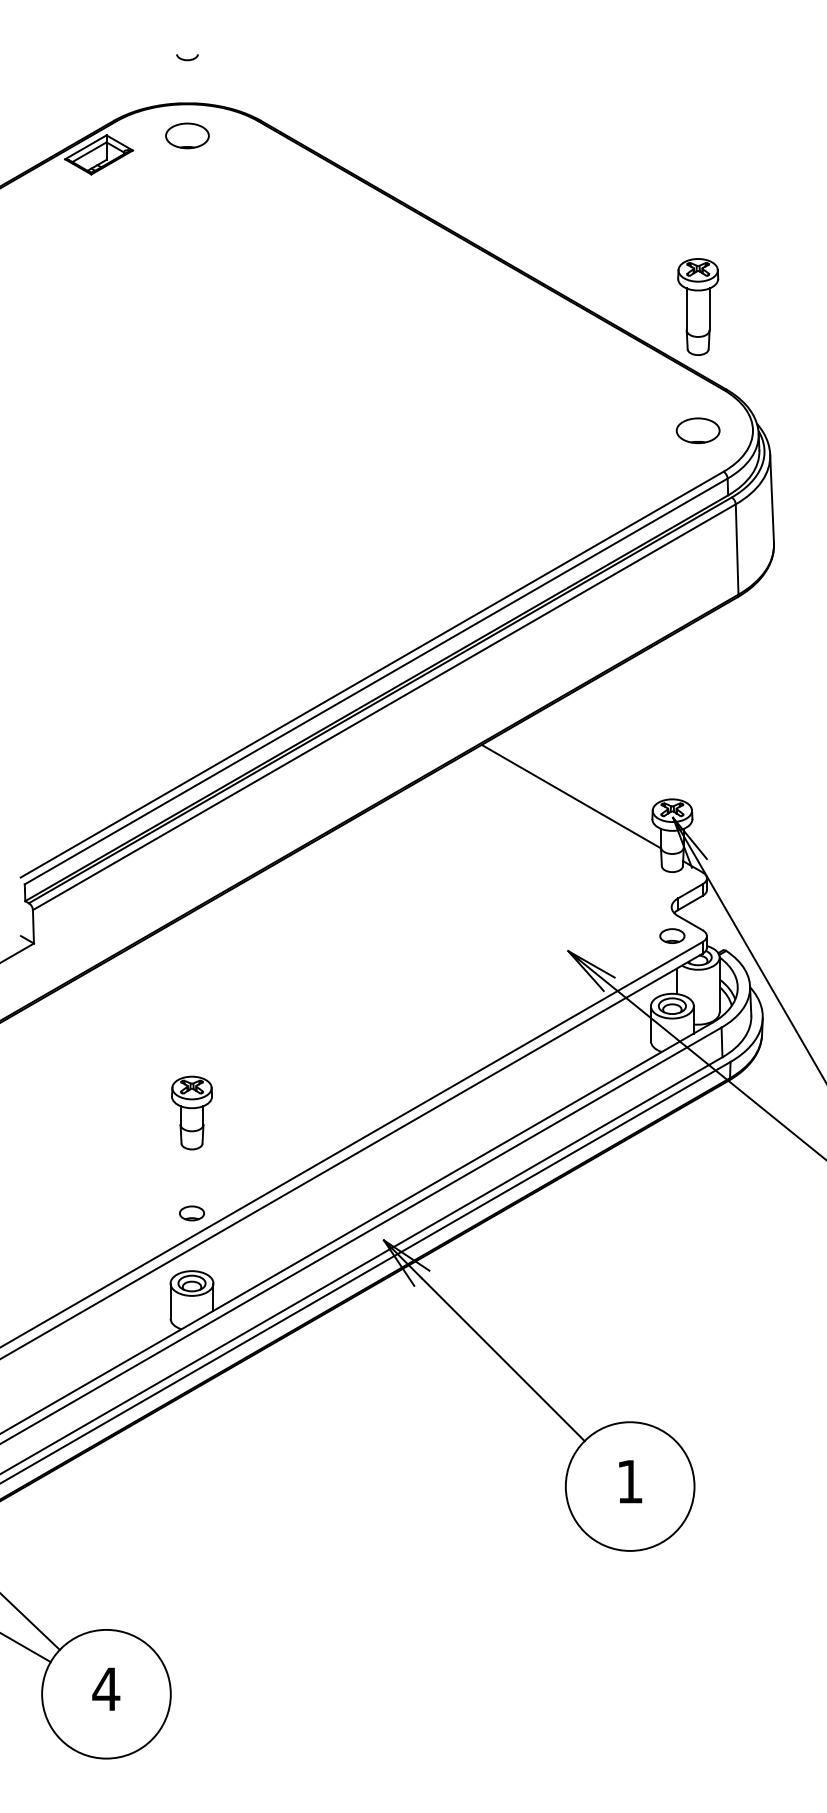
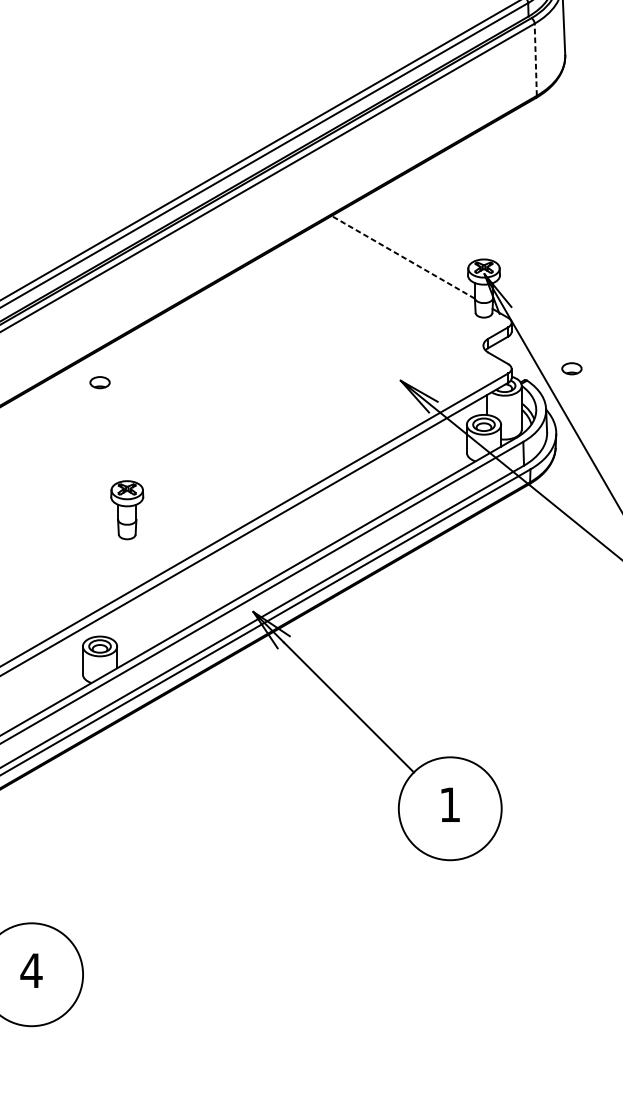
line: (737, 548) -> (536, 58), solid -> dashed
line: (570, 796) -> (402, 257), solid -> dashed
part: (672, 935) -> (572, 368), moved
part: (191, 1112) -> (126, 509), moved
part: (192, 1213) -> (100, 382), moved

